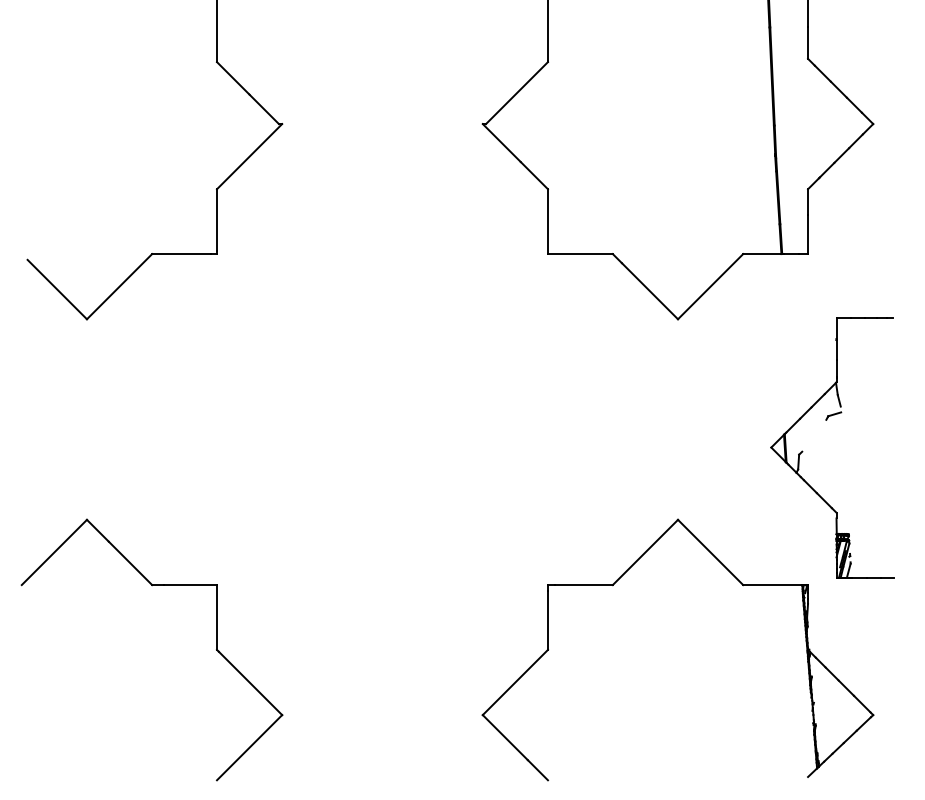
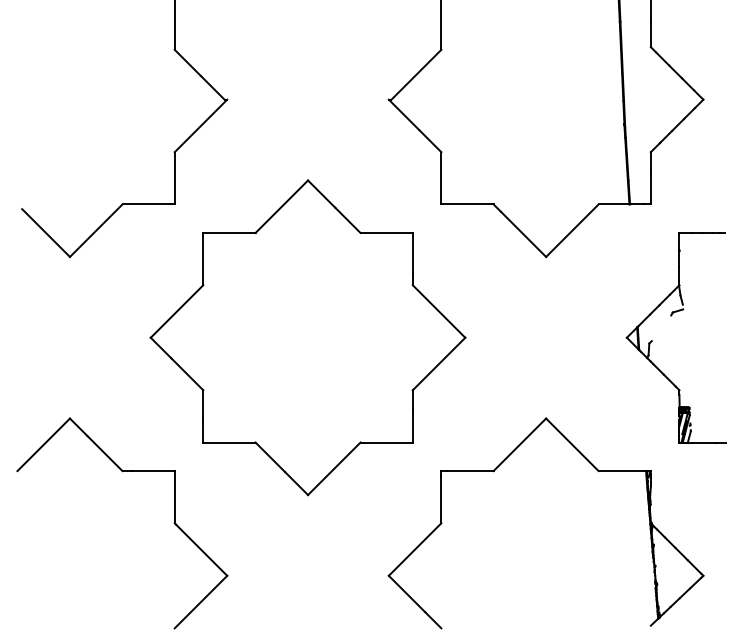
part: (382, 419) -> (308, 337), added
part: (827, 420) -> (672, 315), moved

